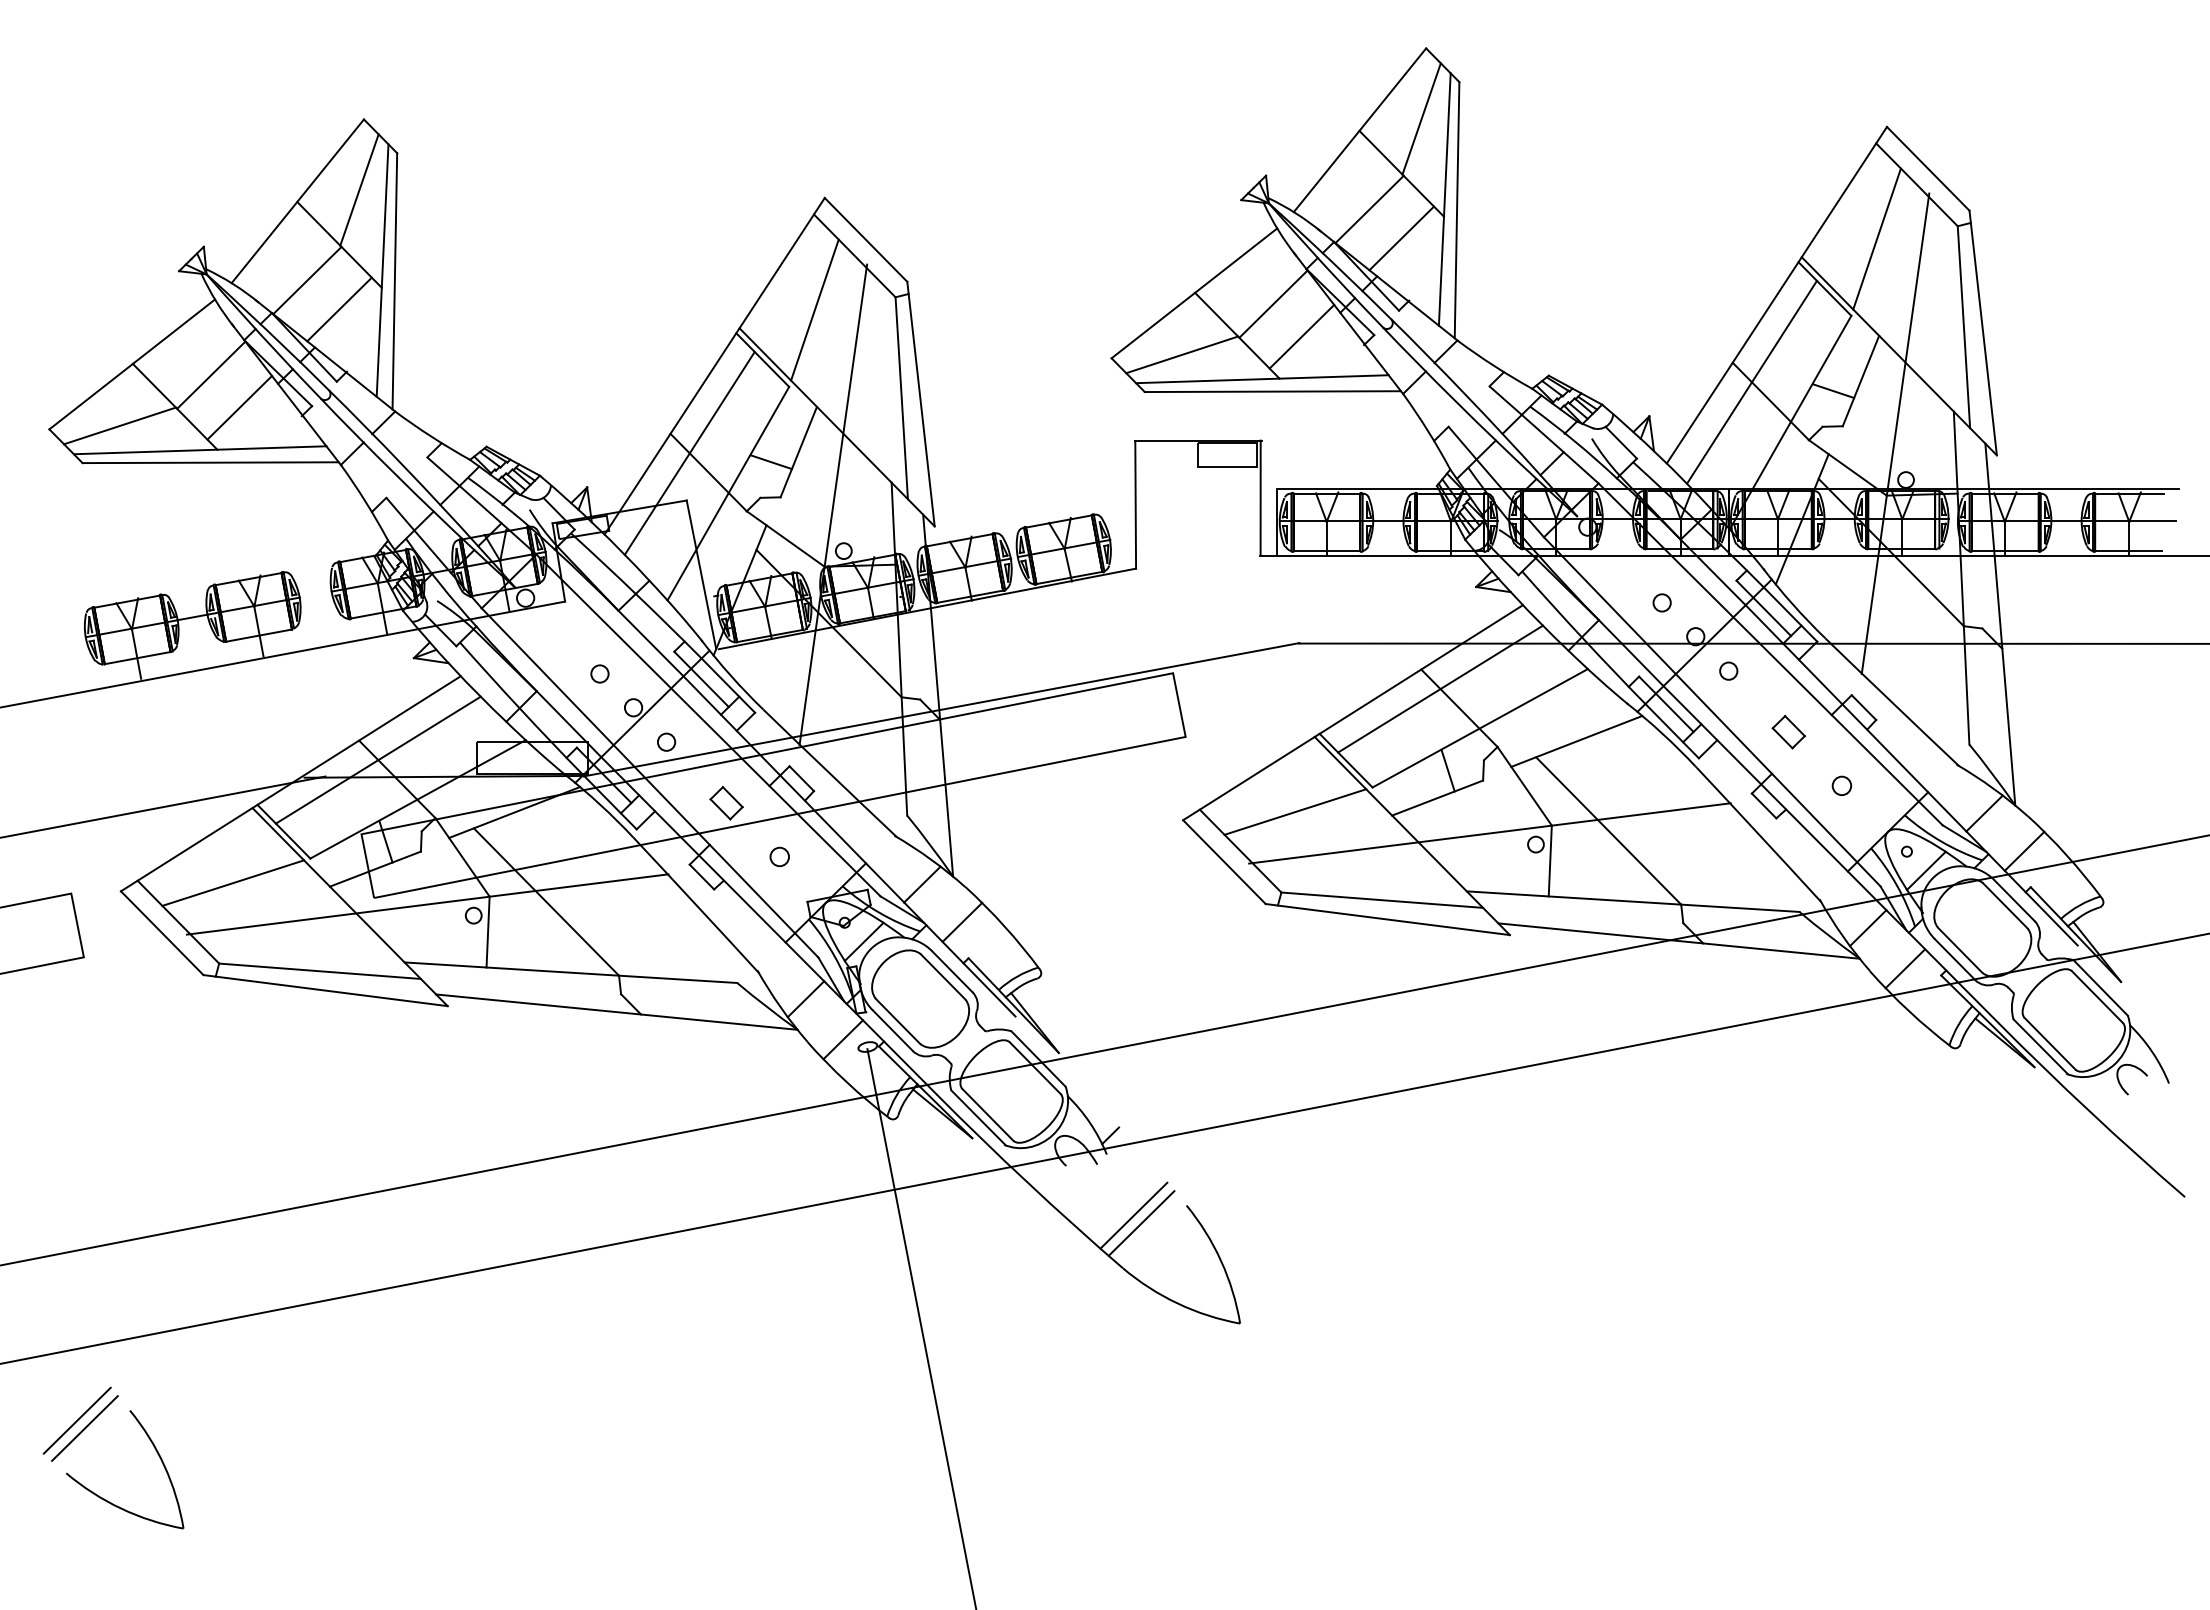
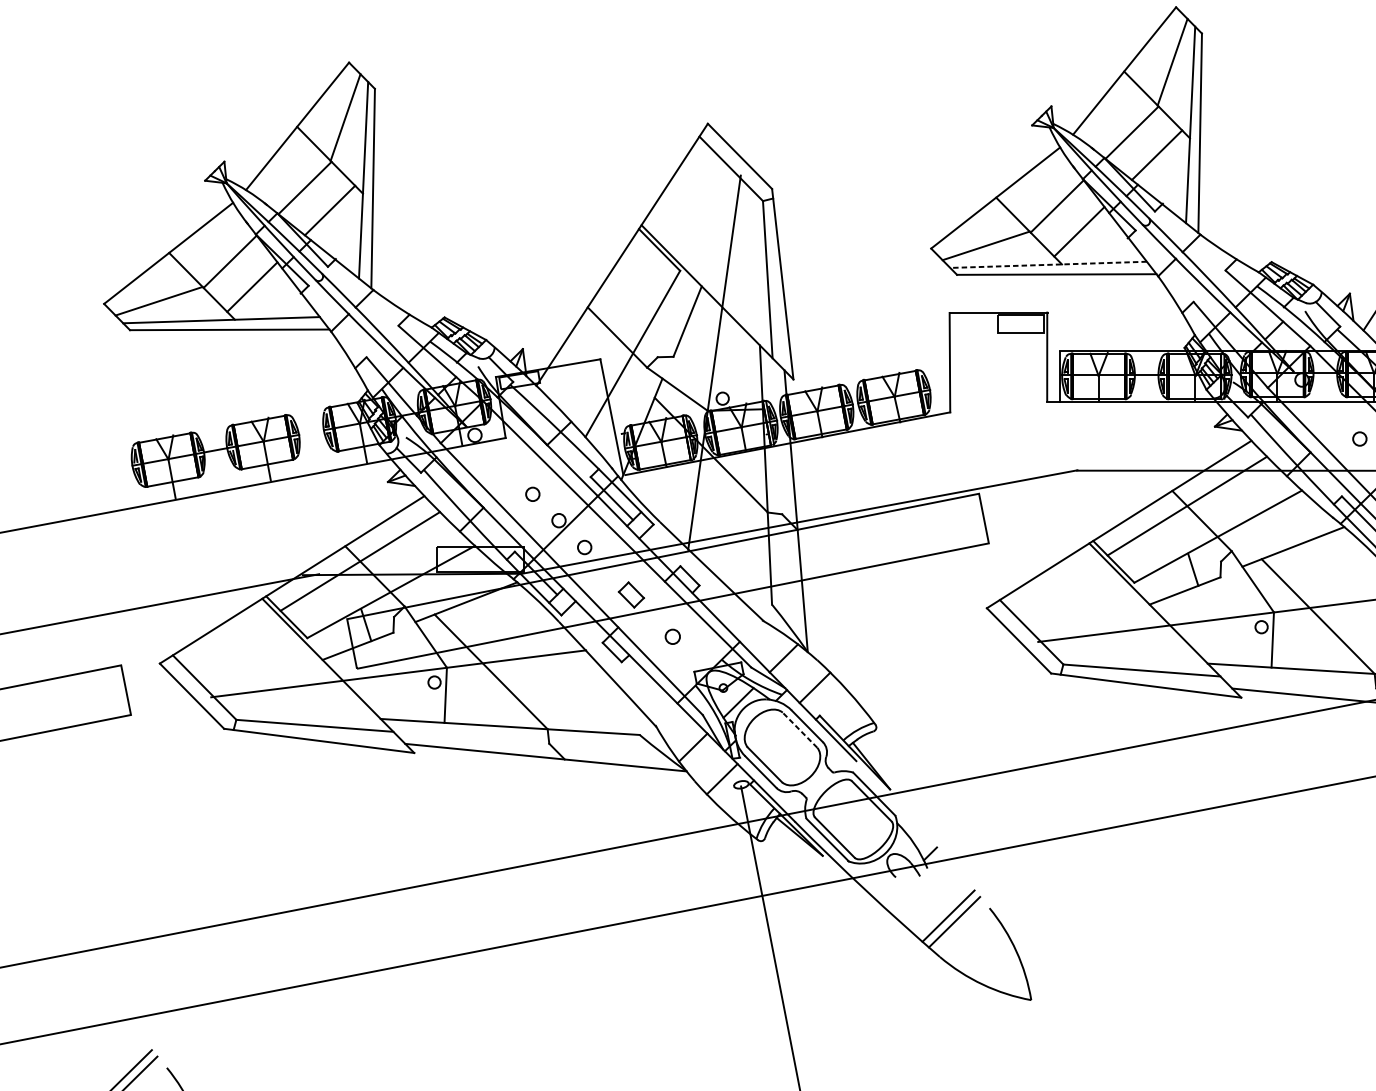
line: (814, 309) -> (699, 210), removed
line: (1261, 379) -> (1047, 265), solid -> dashed
line: (689, 452) -> (602, 321), removed
line: (770, 462) -> (665, 329), removed
line: (1295, 811) -> (1074, 601), removed
line: (233, 882) -> (247, 656), removed
line: (943, 976) -> (800, 729), solid -> dashed

